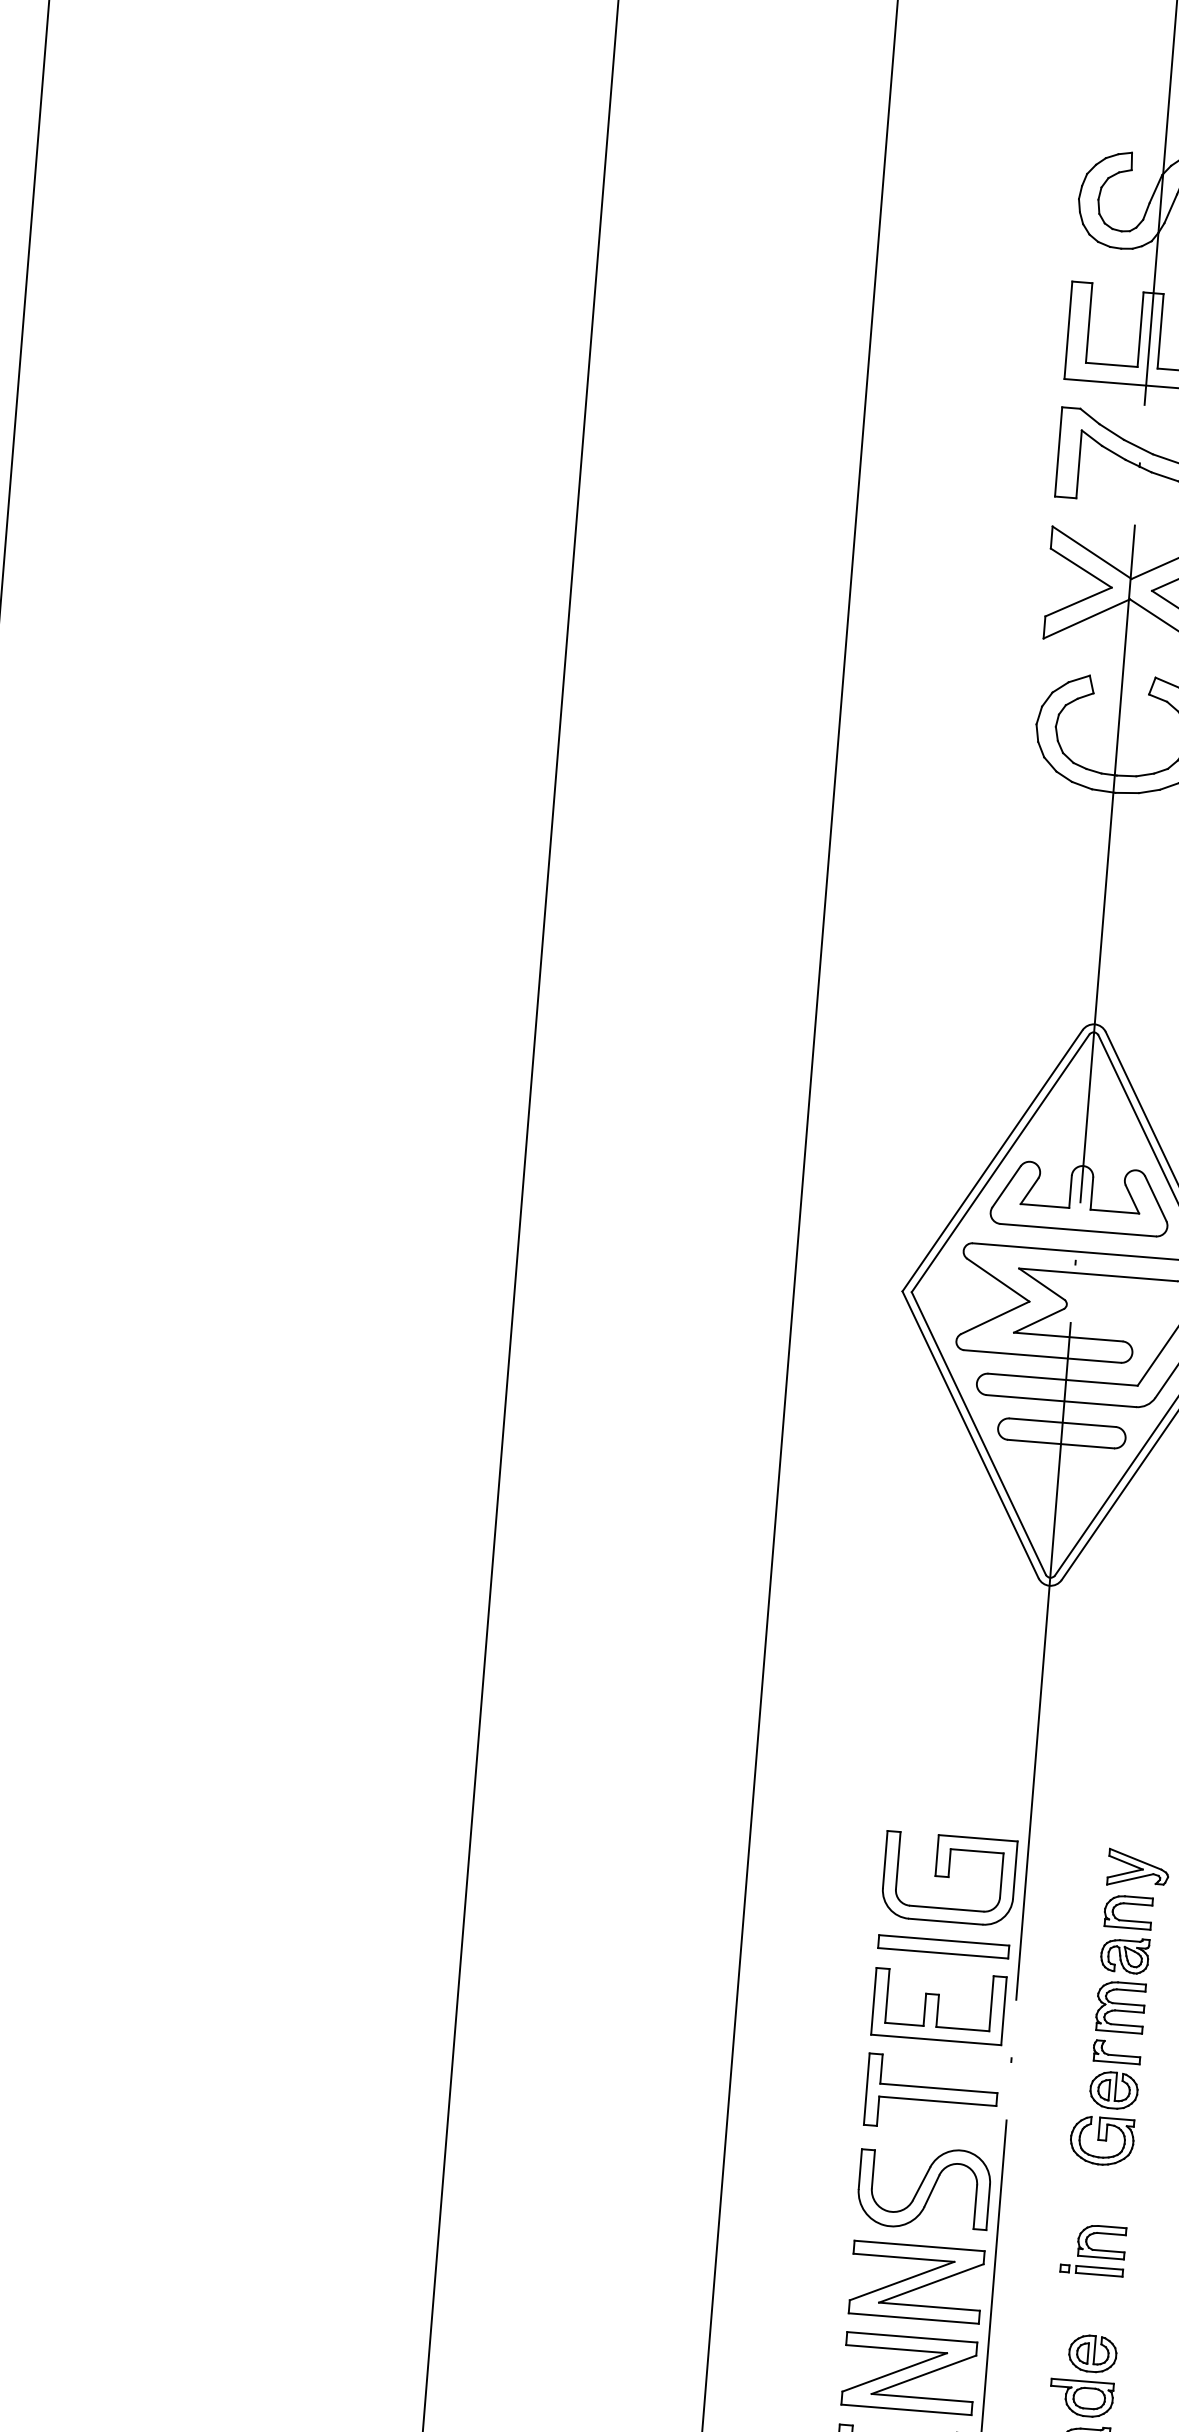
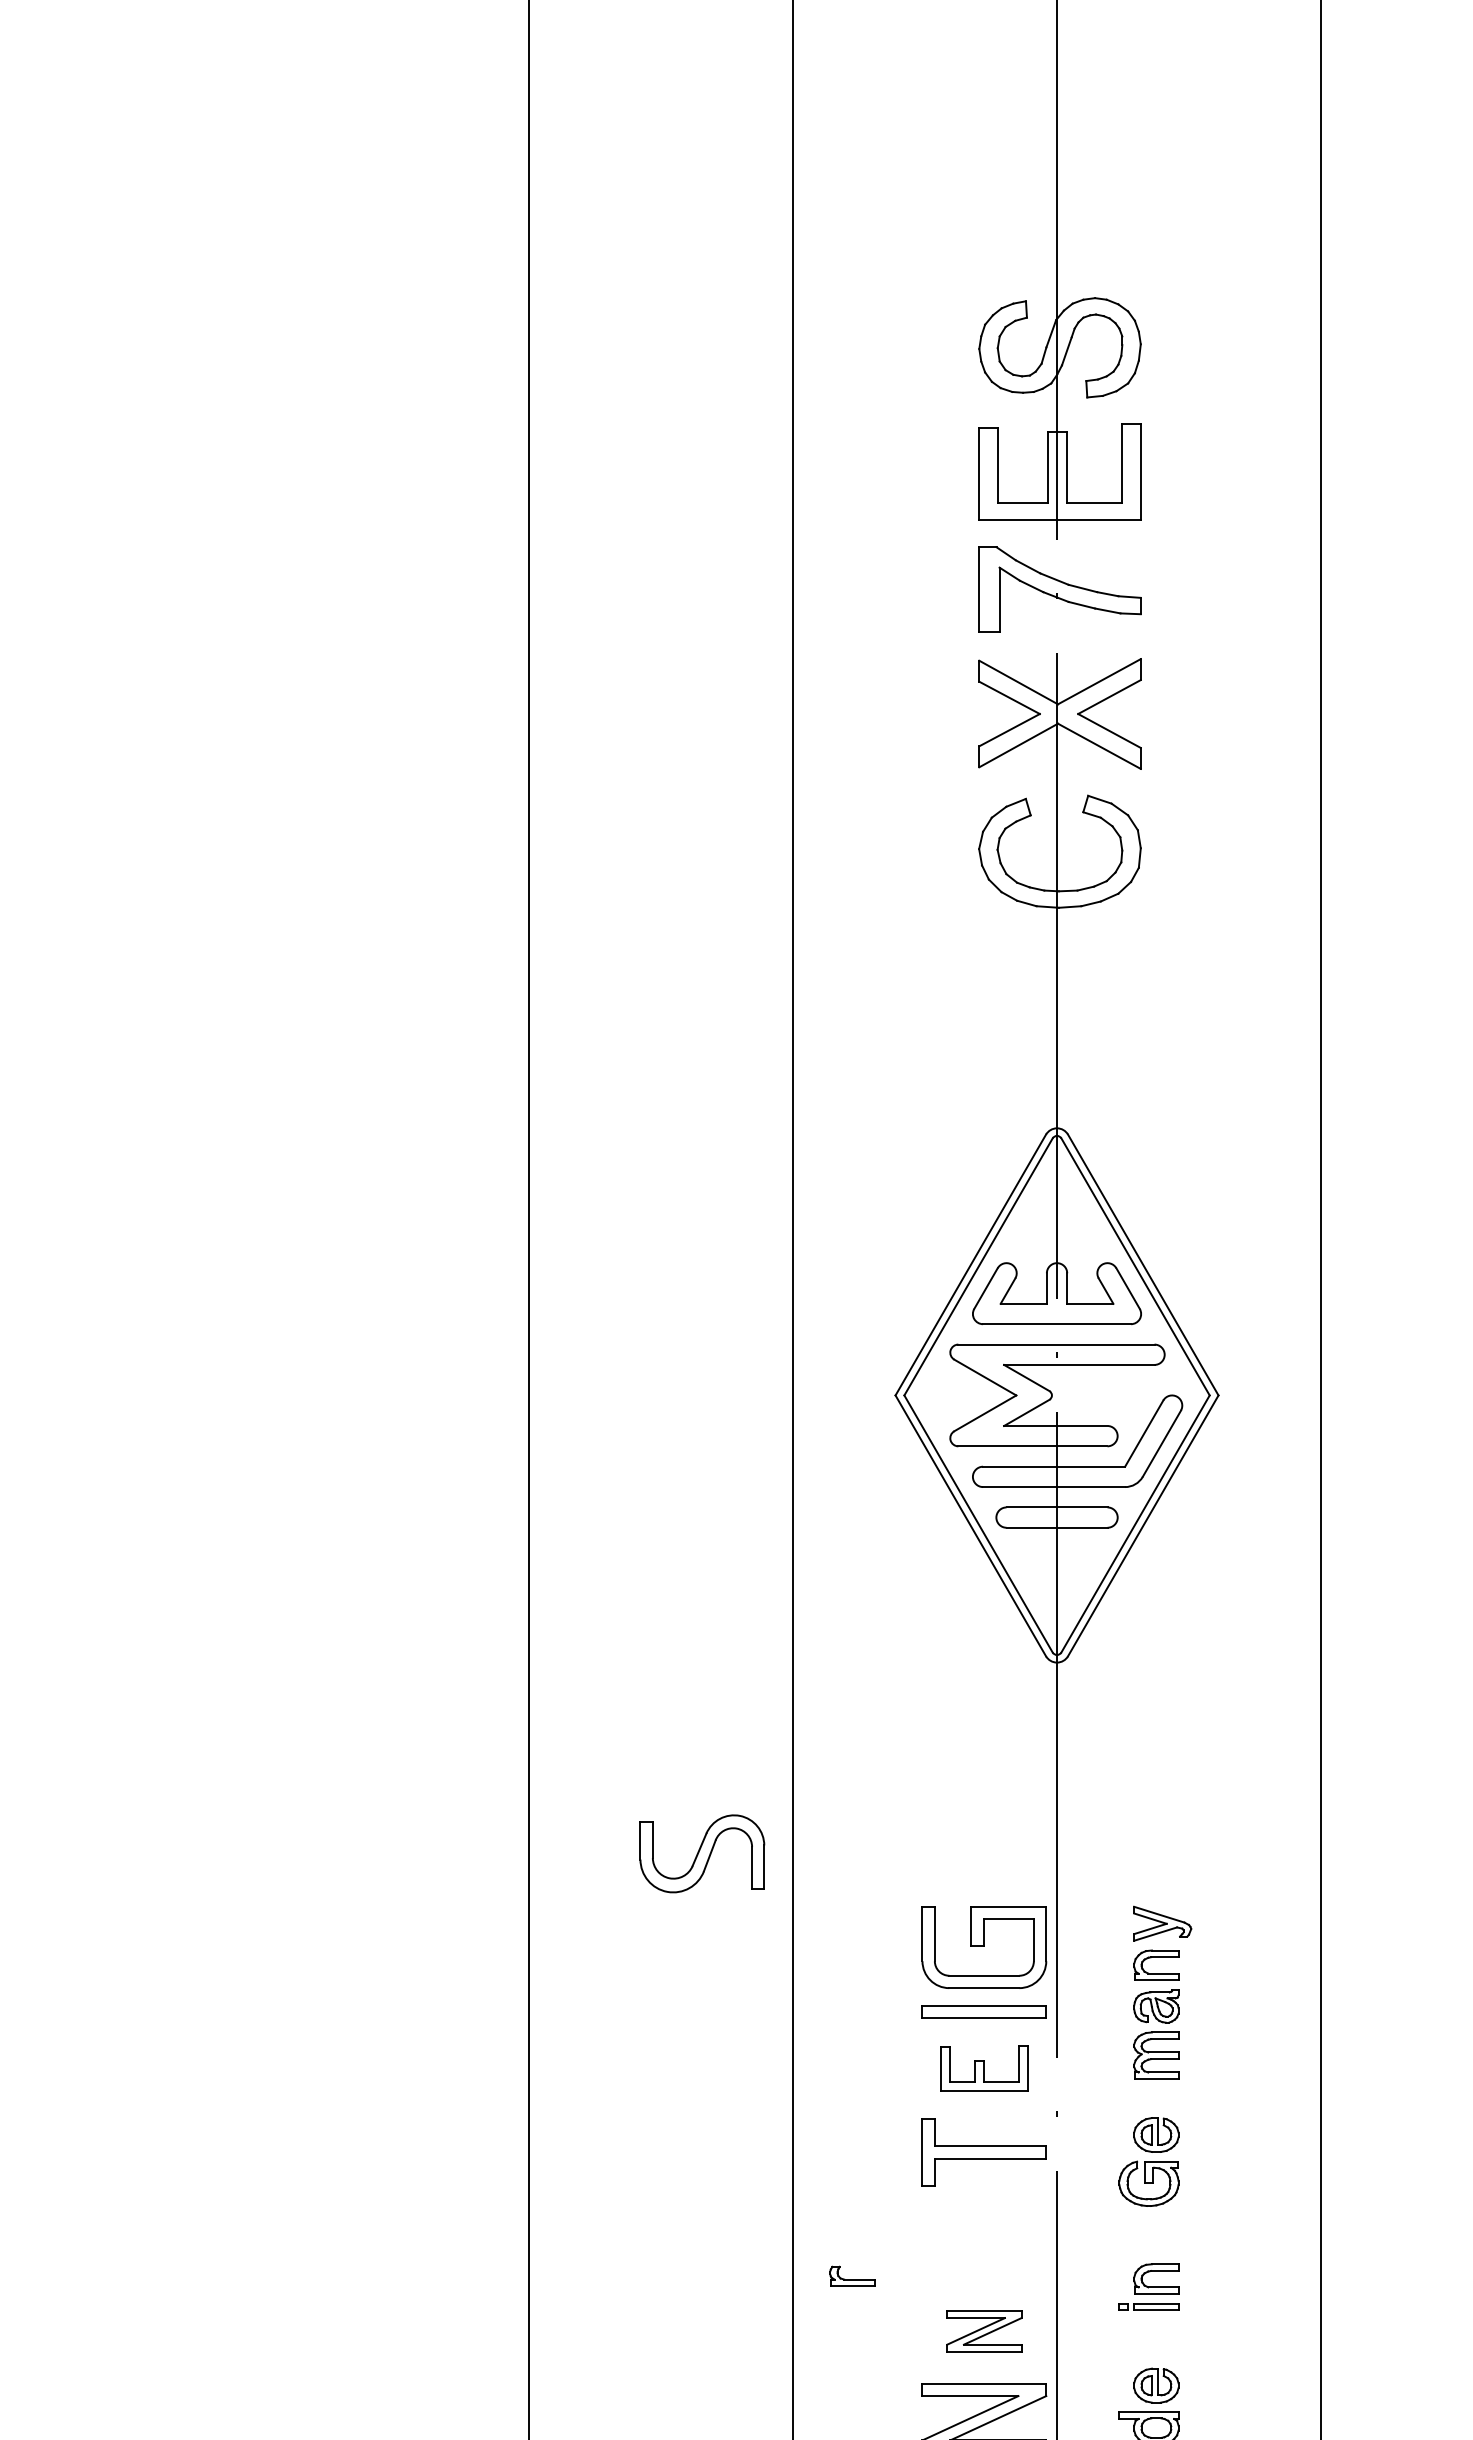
part: (938, 2006) -> (983, 2068), size x0.7
part: (1117, 2051) -> (852, 2275), moved
part: (924, 2187) -> (702, 1853), moved
part: (916, 2282) -> (984, 2331), size x0.6

